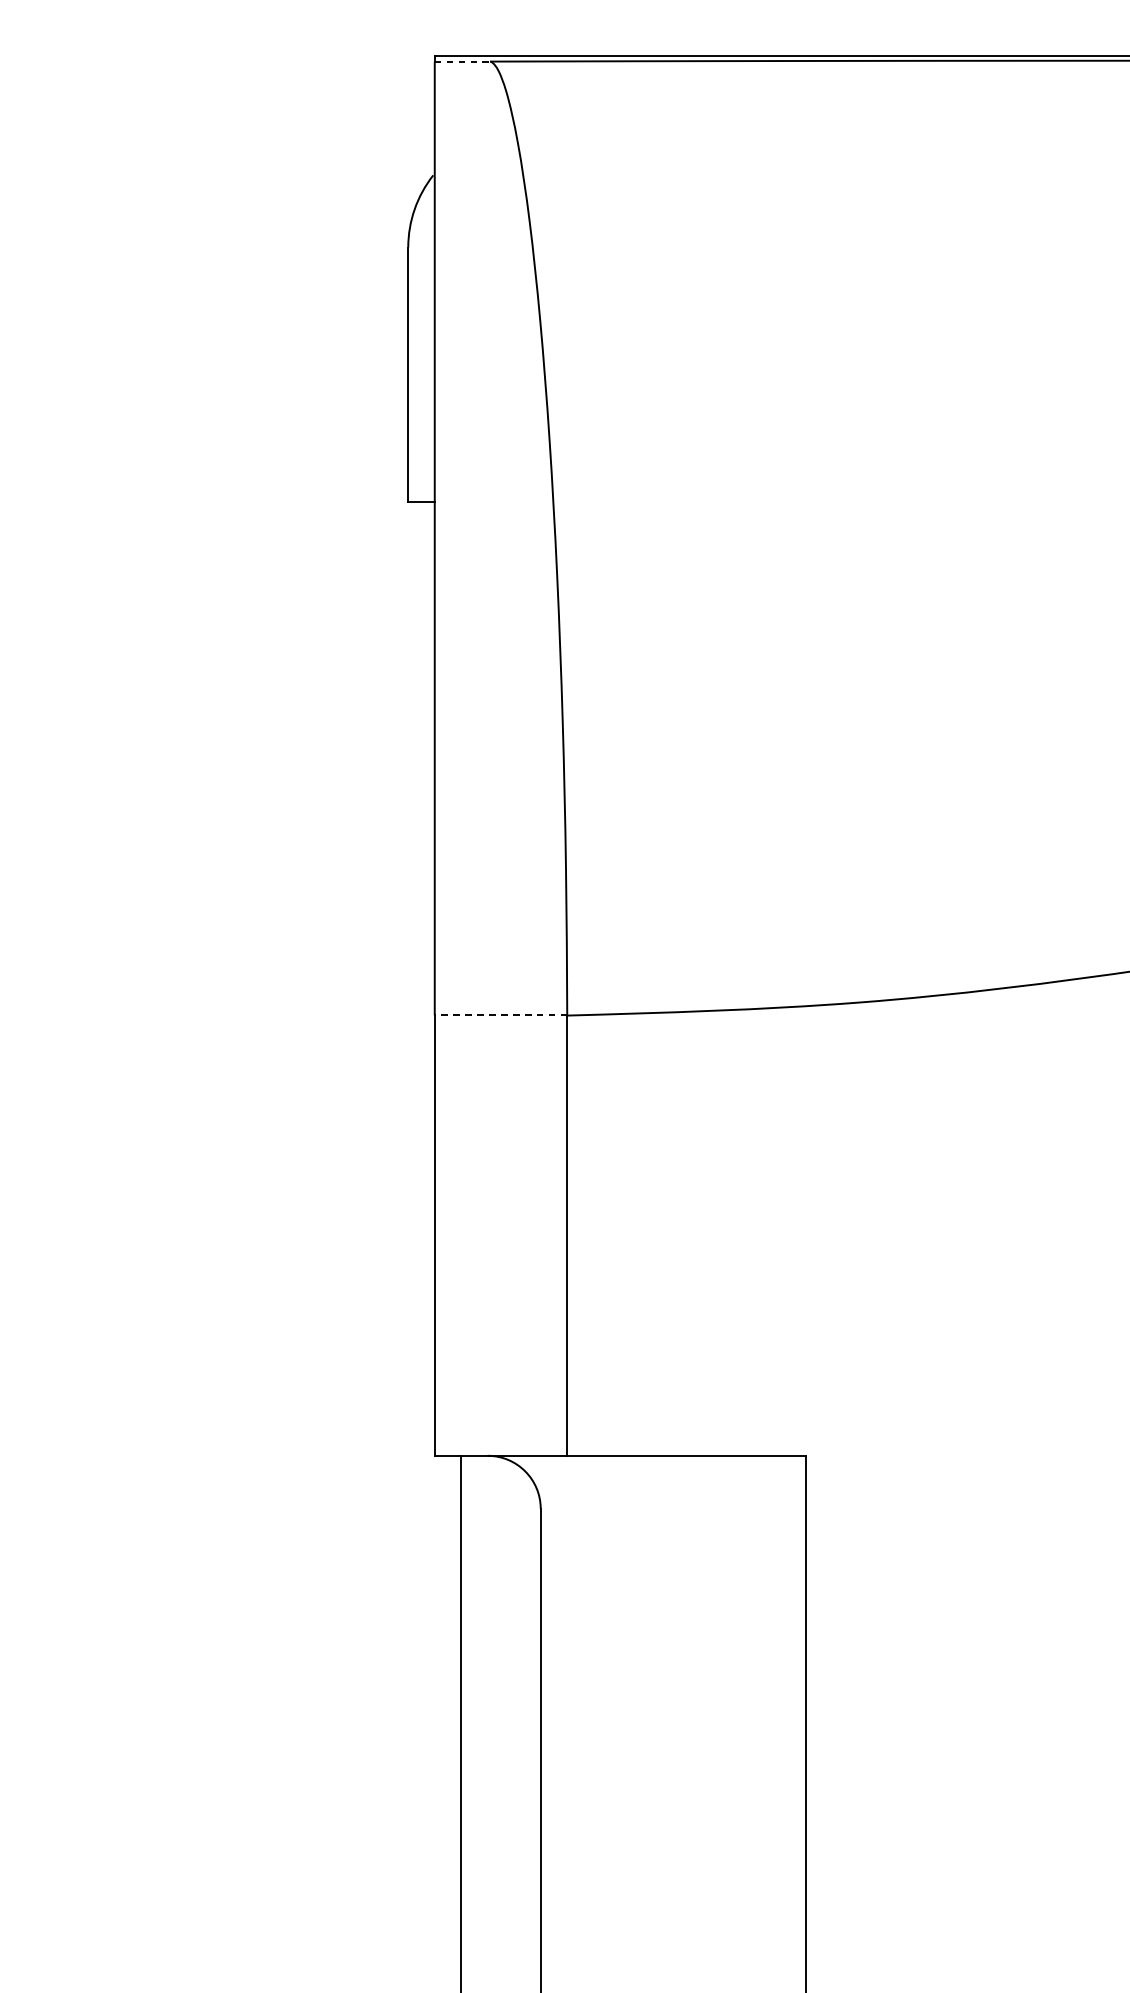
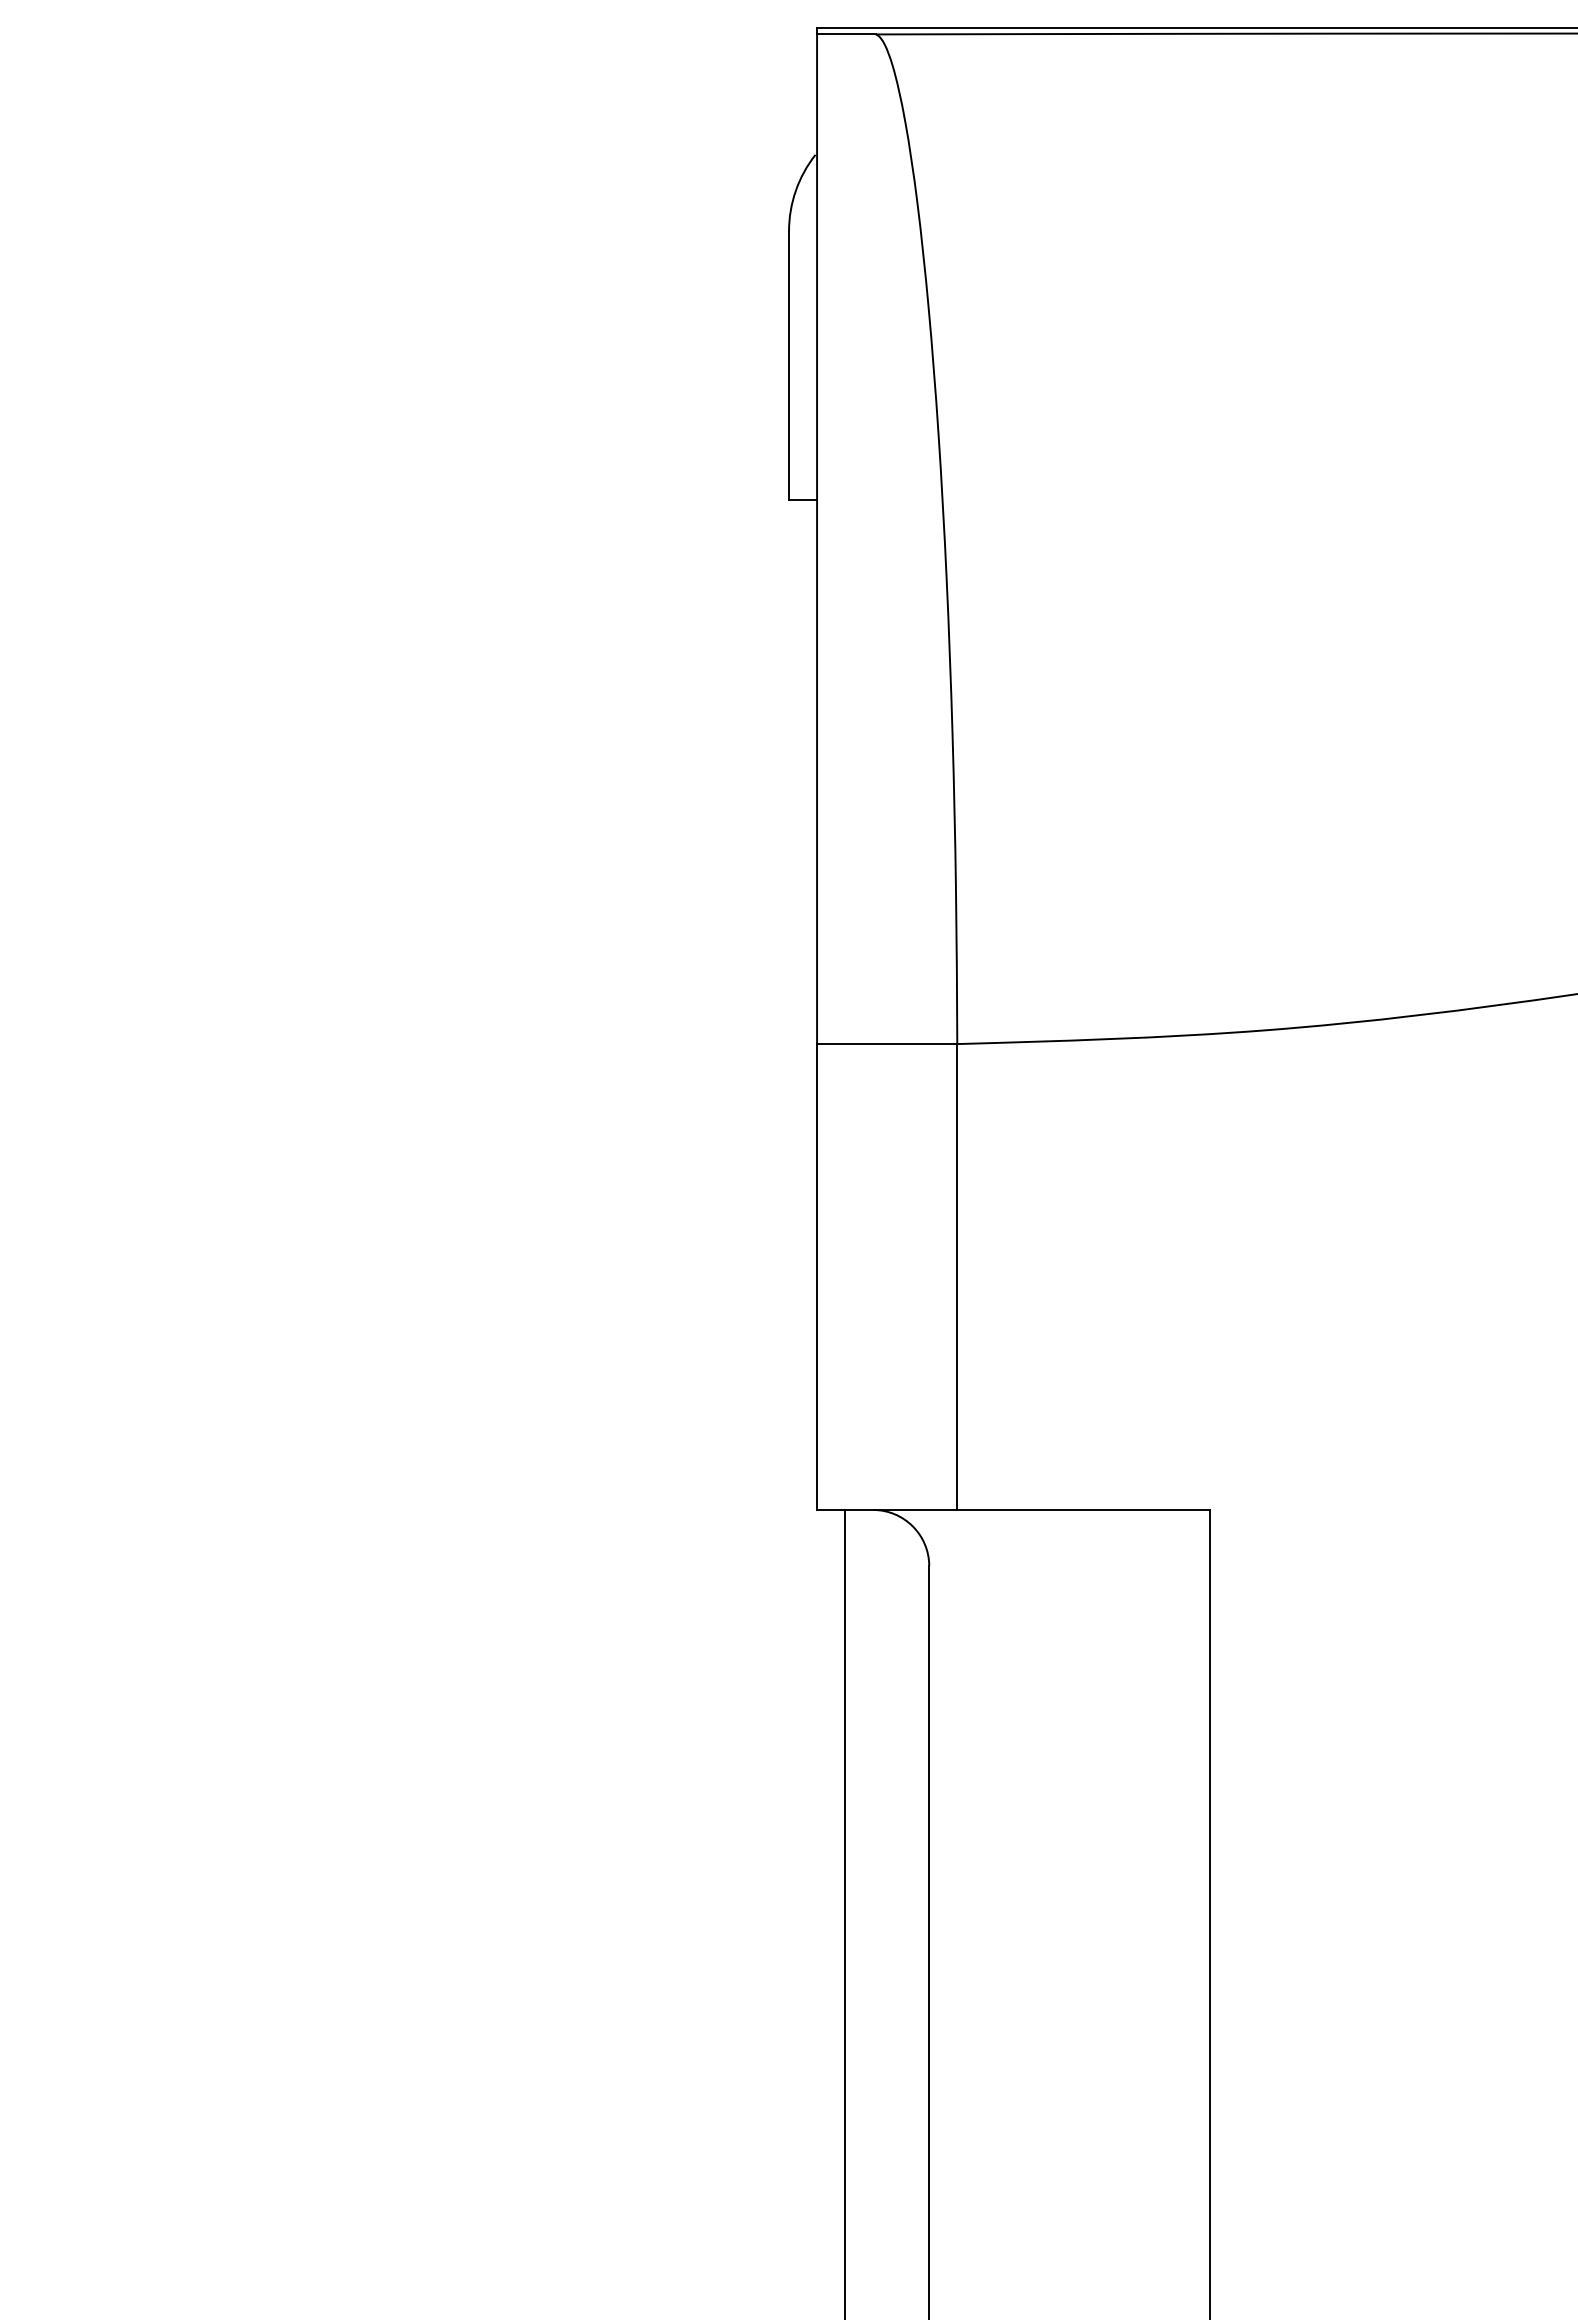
line: (462, 61) -> (846, 34), dashed -> solid
line: (500, 1015) -> (886, 1043), dashed -> solid

